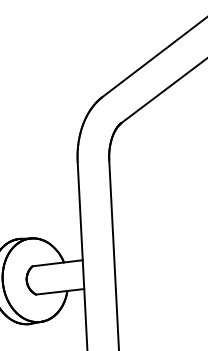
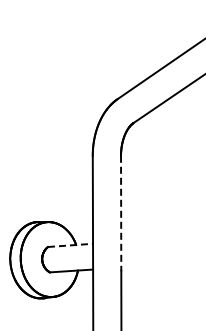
line: (112, 224) -> (121, 213), solid -> dashed
line: (57, 263) -> (70, 245), solid -> dashed

